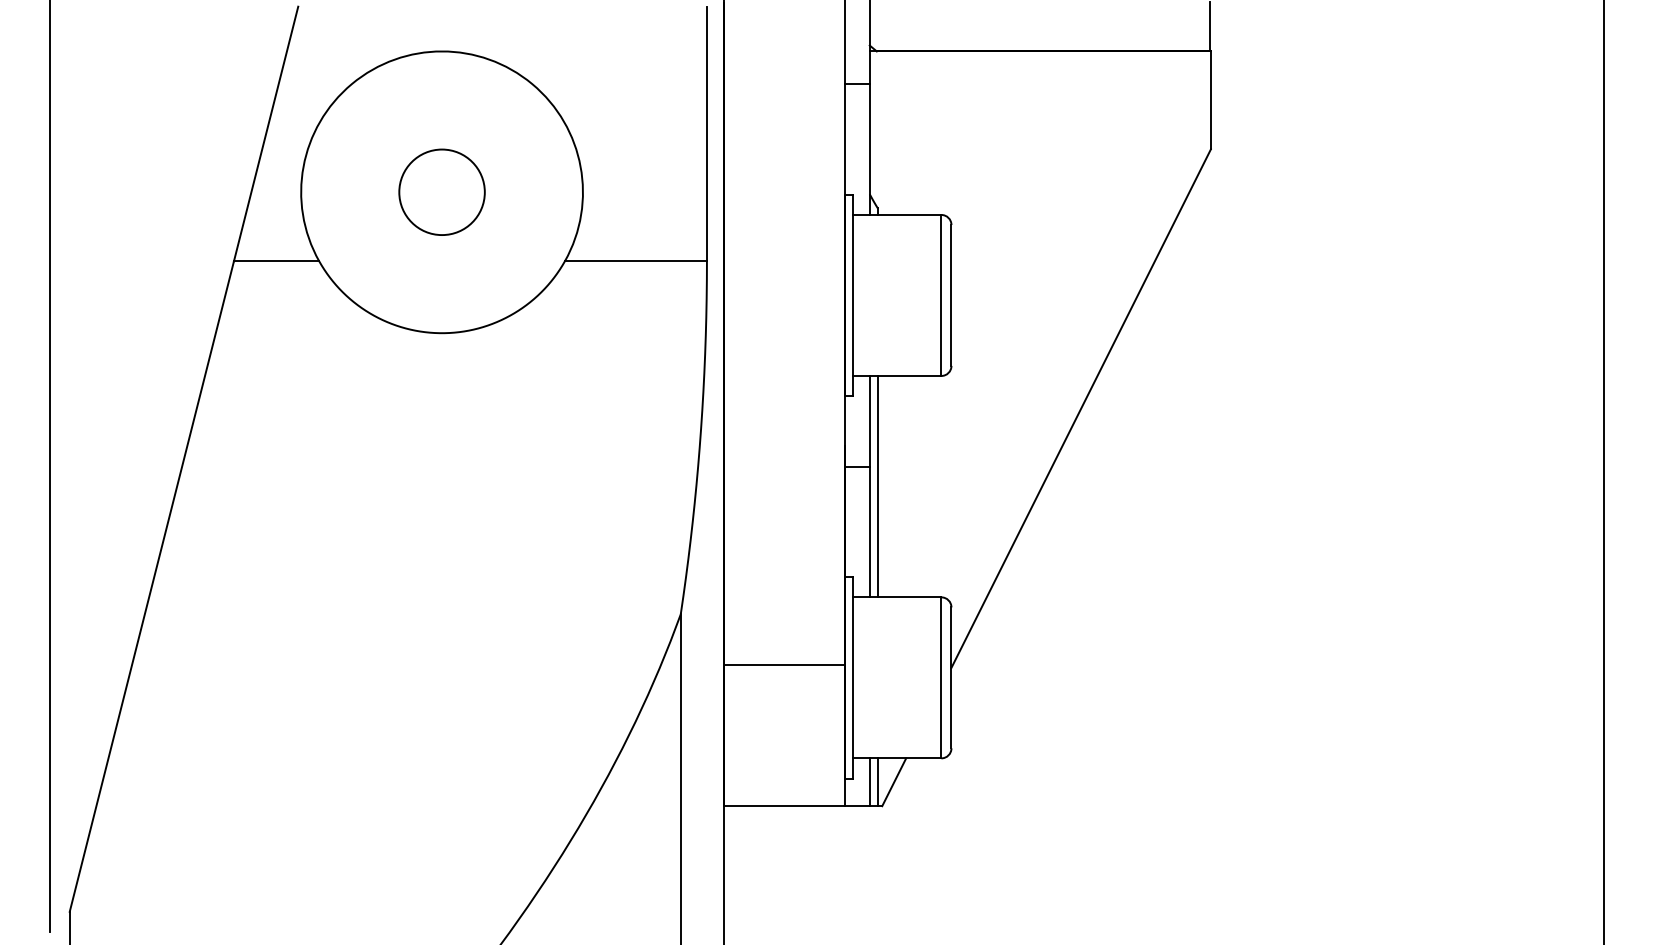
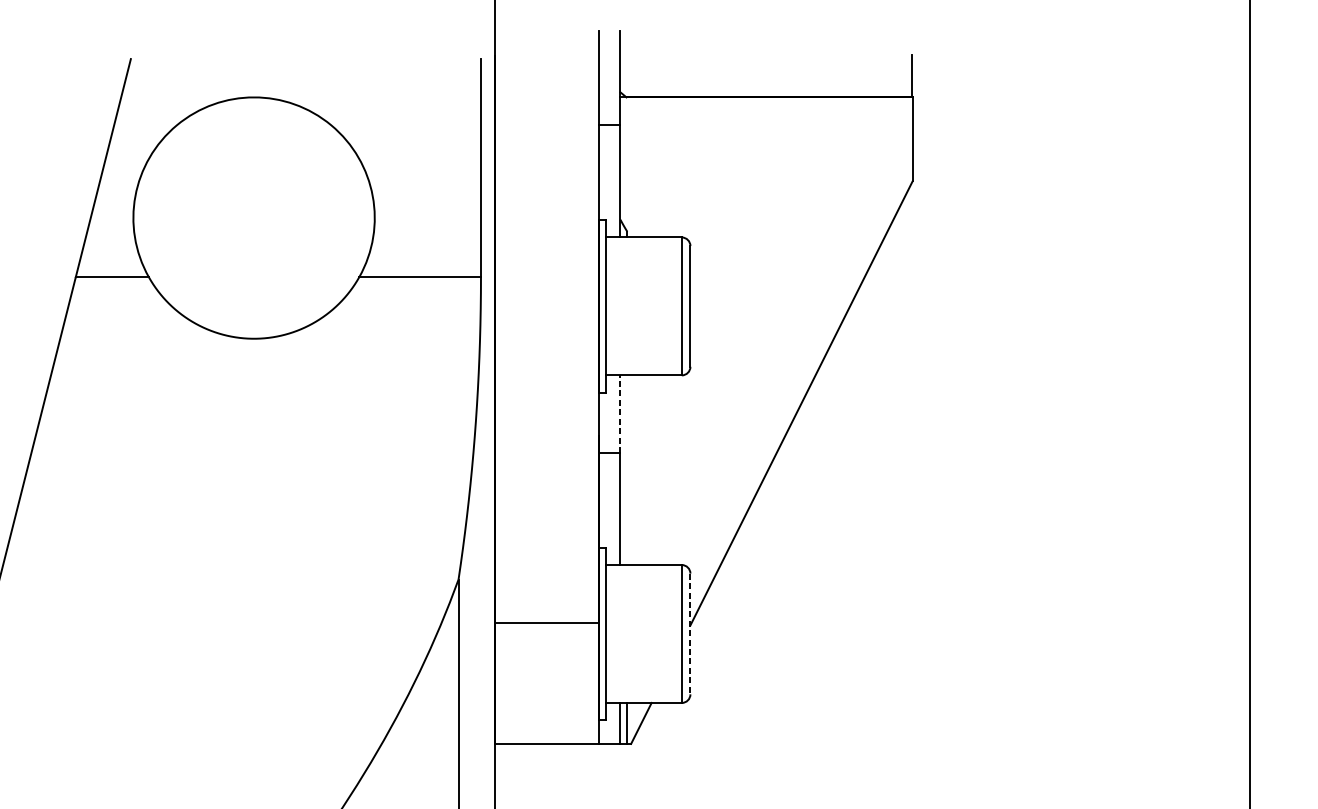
circle: (441, 191) -> (253, 217), removed
line: (869, 420) -> (620, 413), solid -> dashed
line: (877, 486) -> (627, 470), removed
line: (951, 678) -> (690, 634), solid -> dashed

